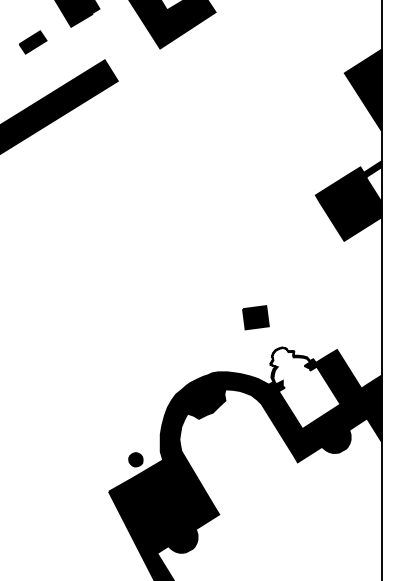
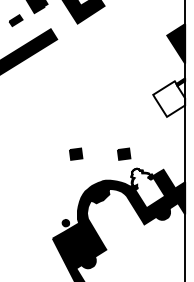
fill: (349, 202) -> (169, 98), removed
part: (157, 316) -> (76, 153), added

